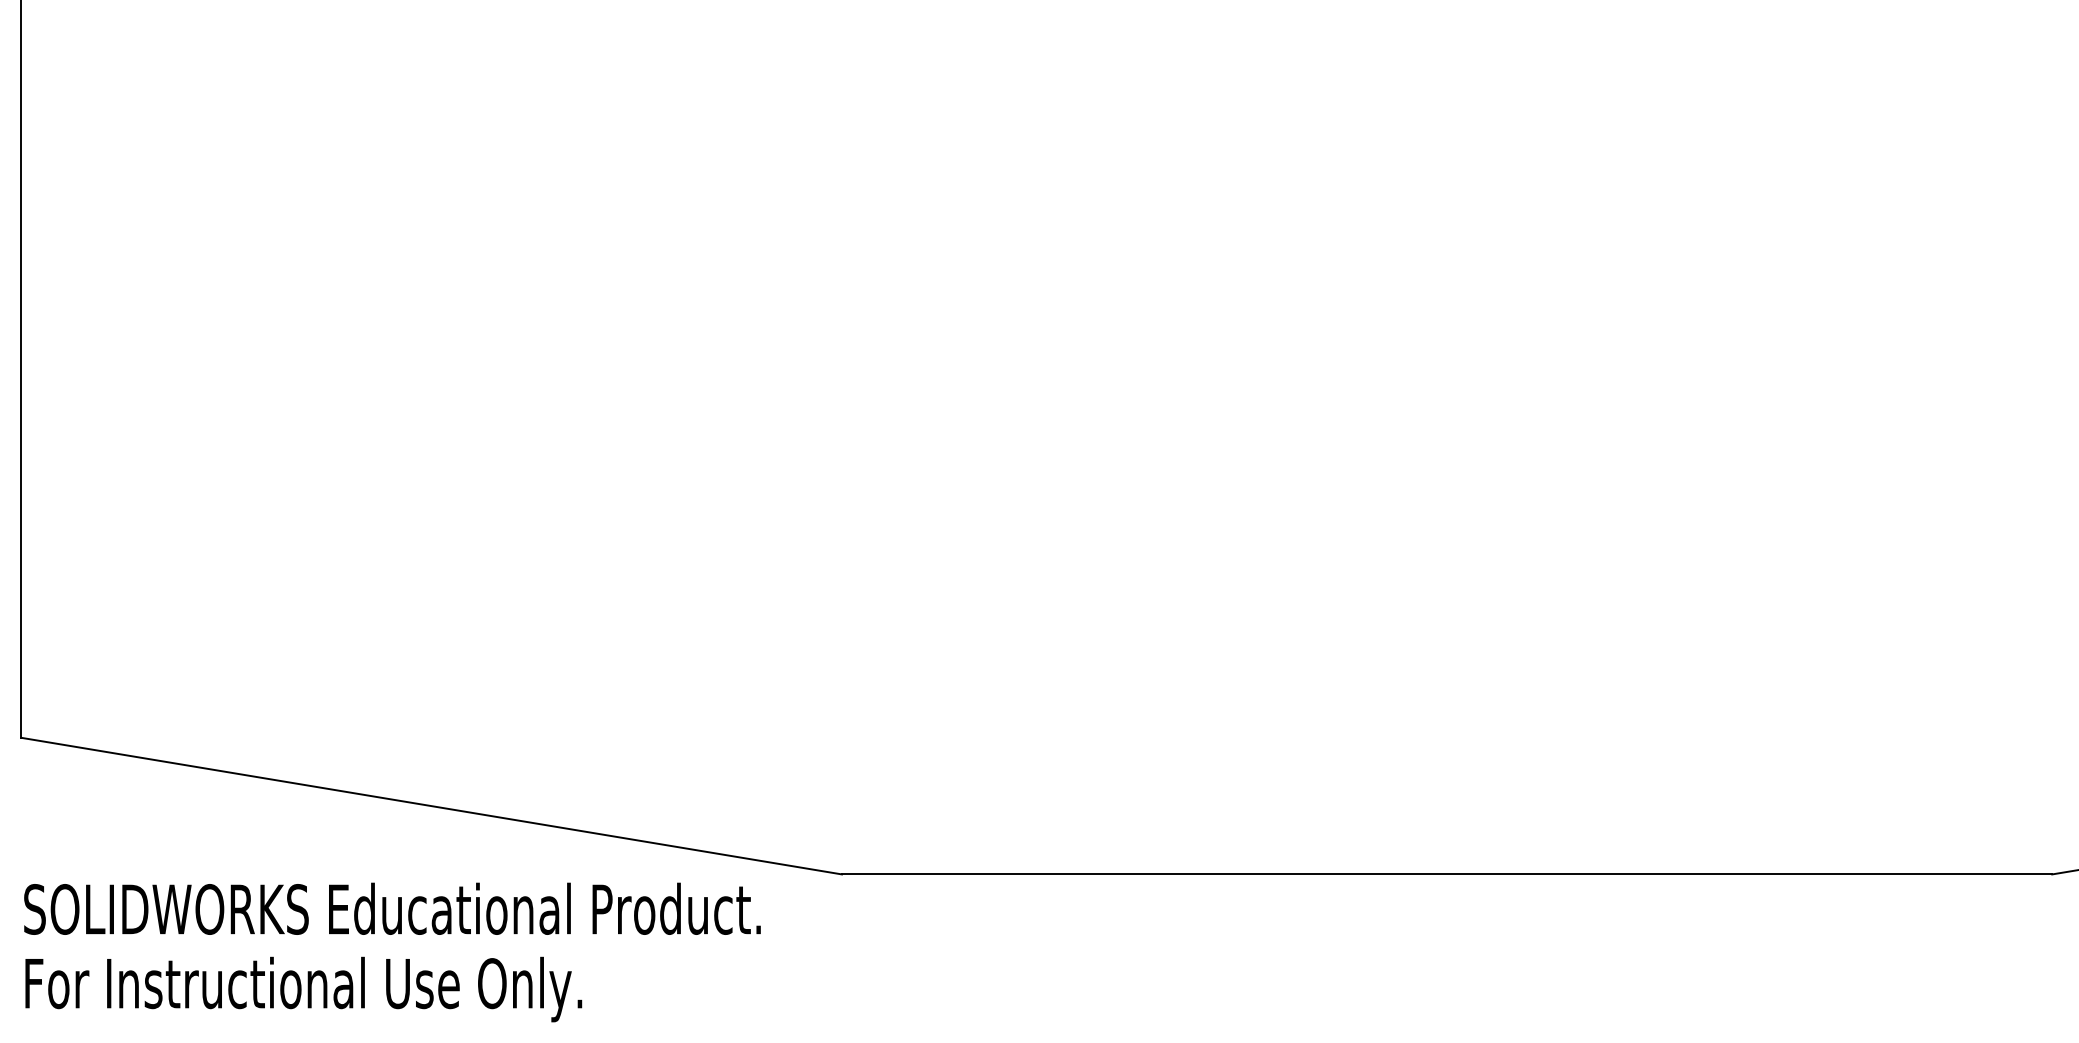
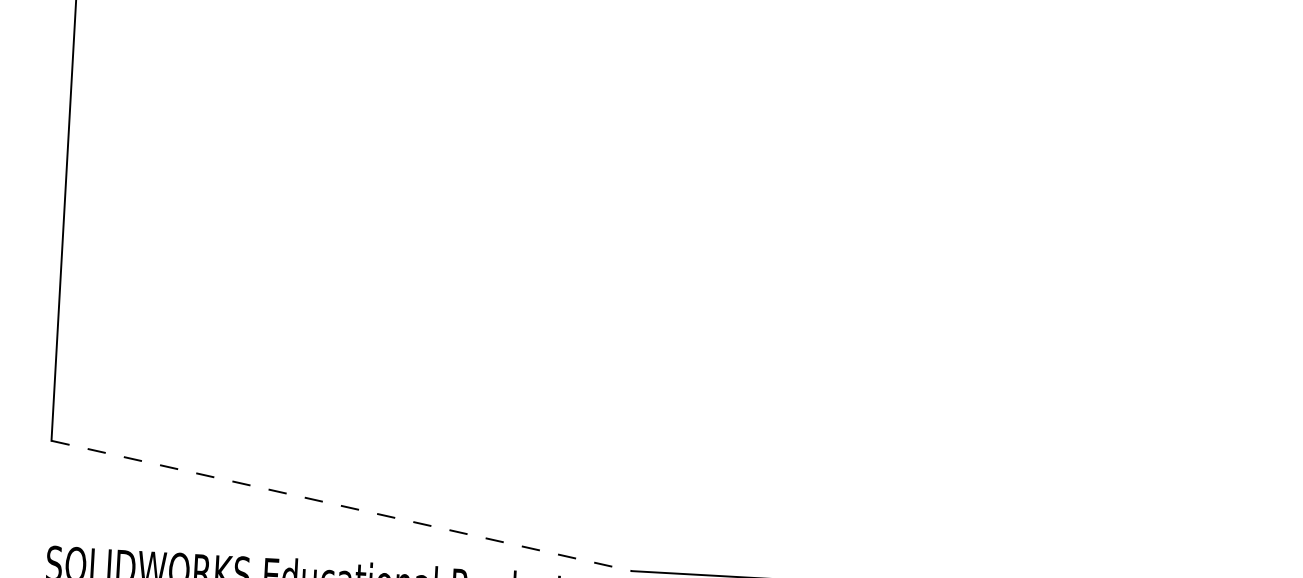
line: (431, 806) -> (341, 506), solid -> dashed

